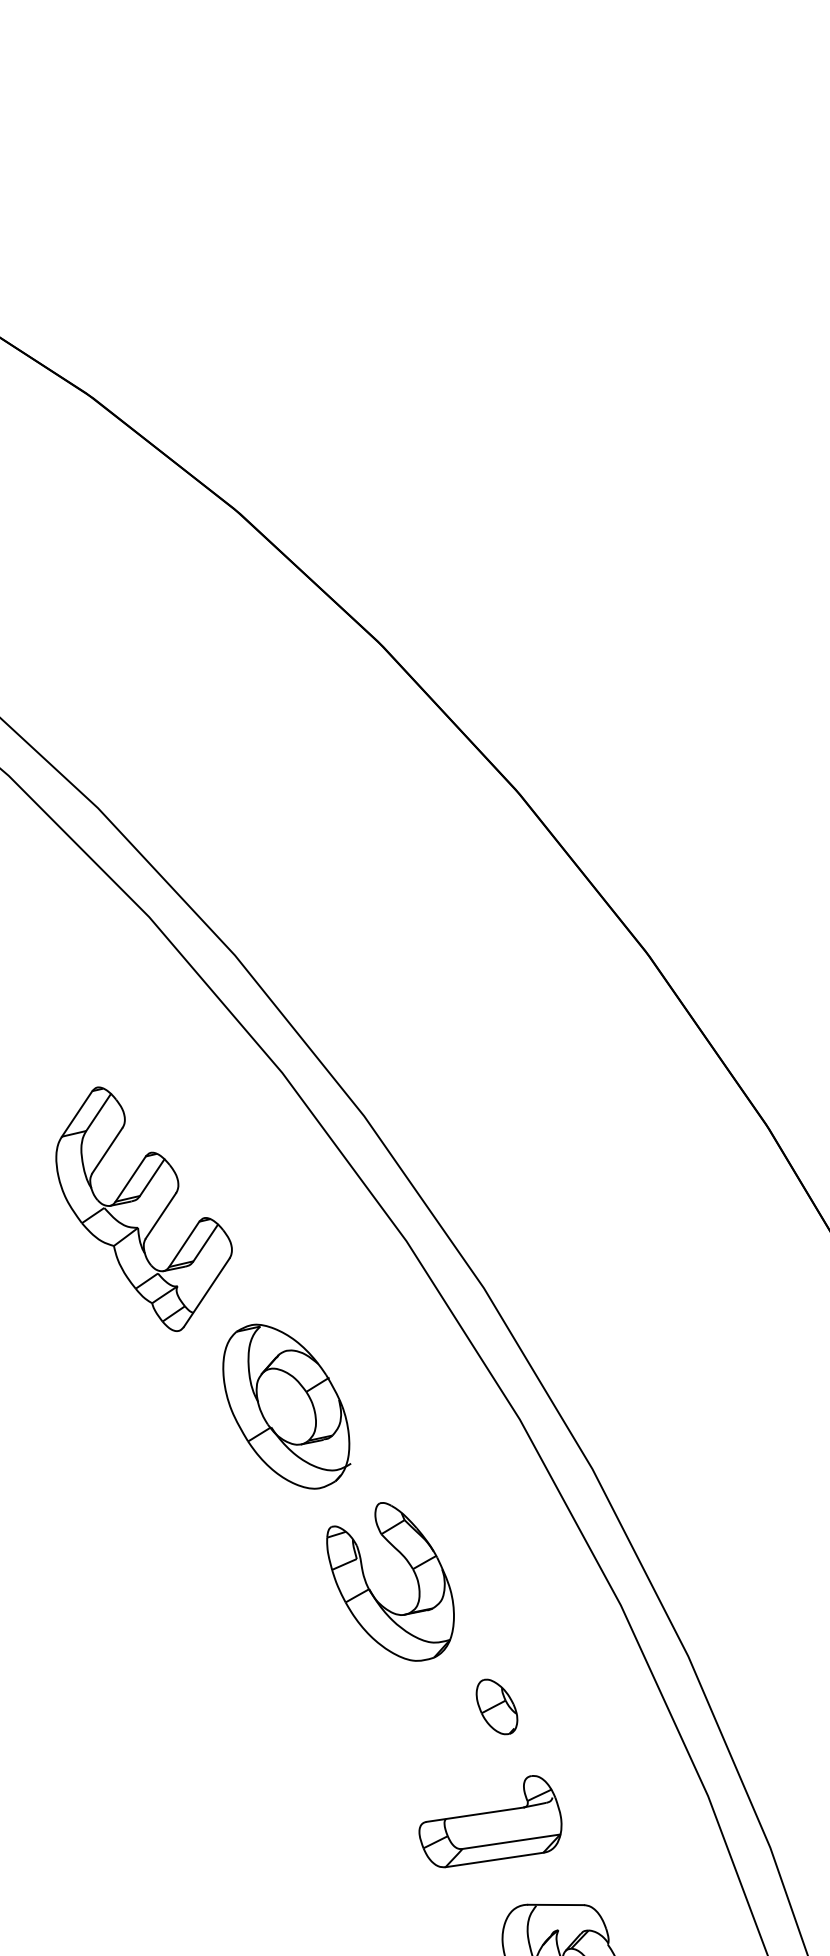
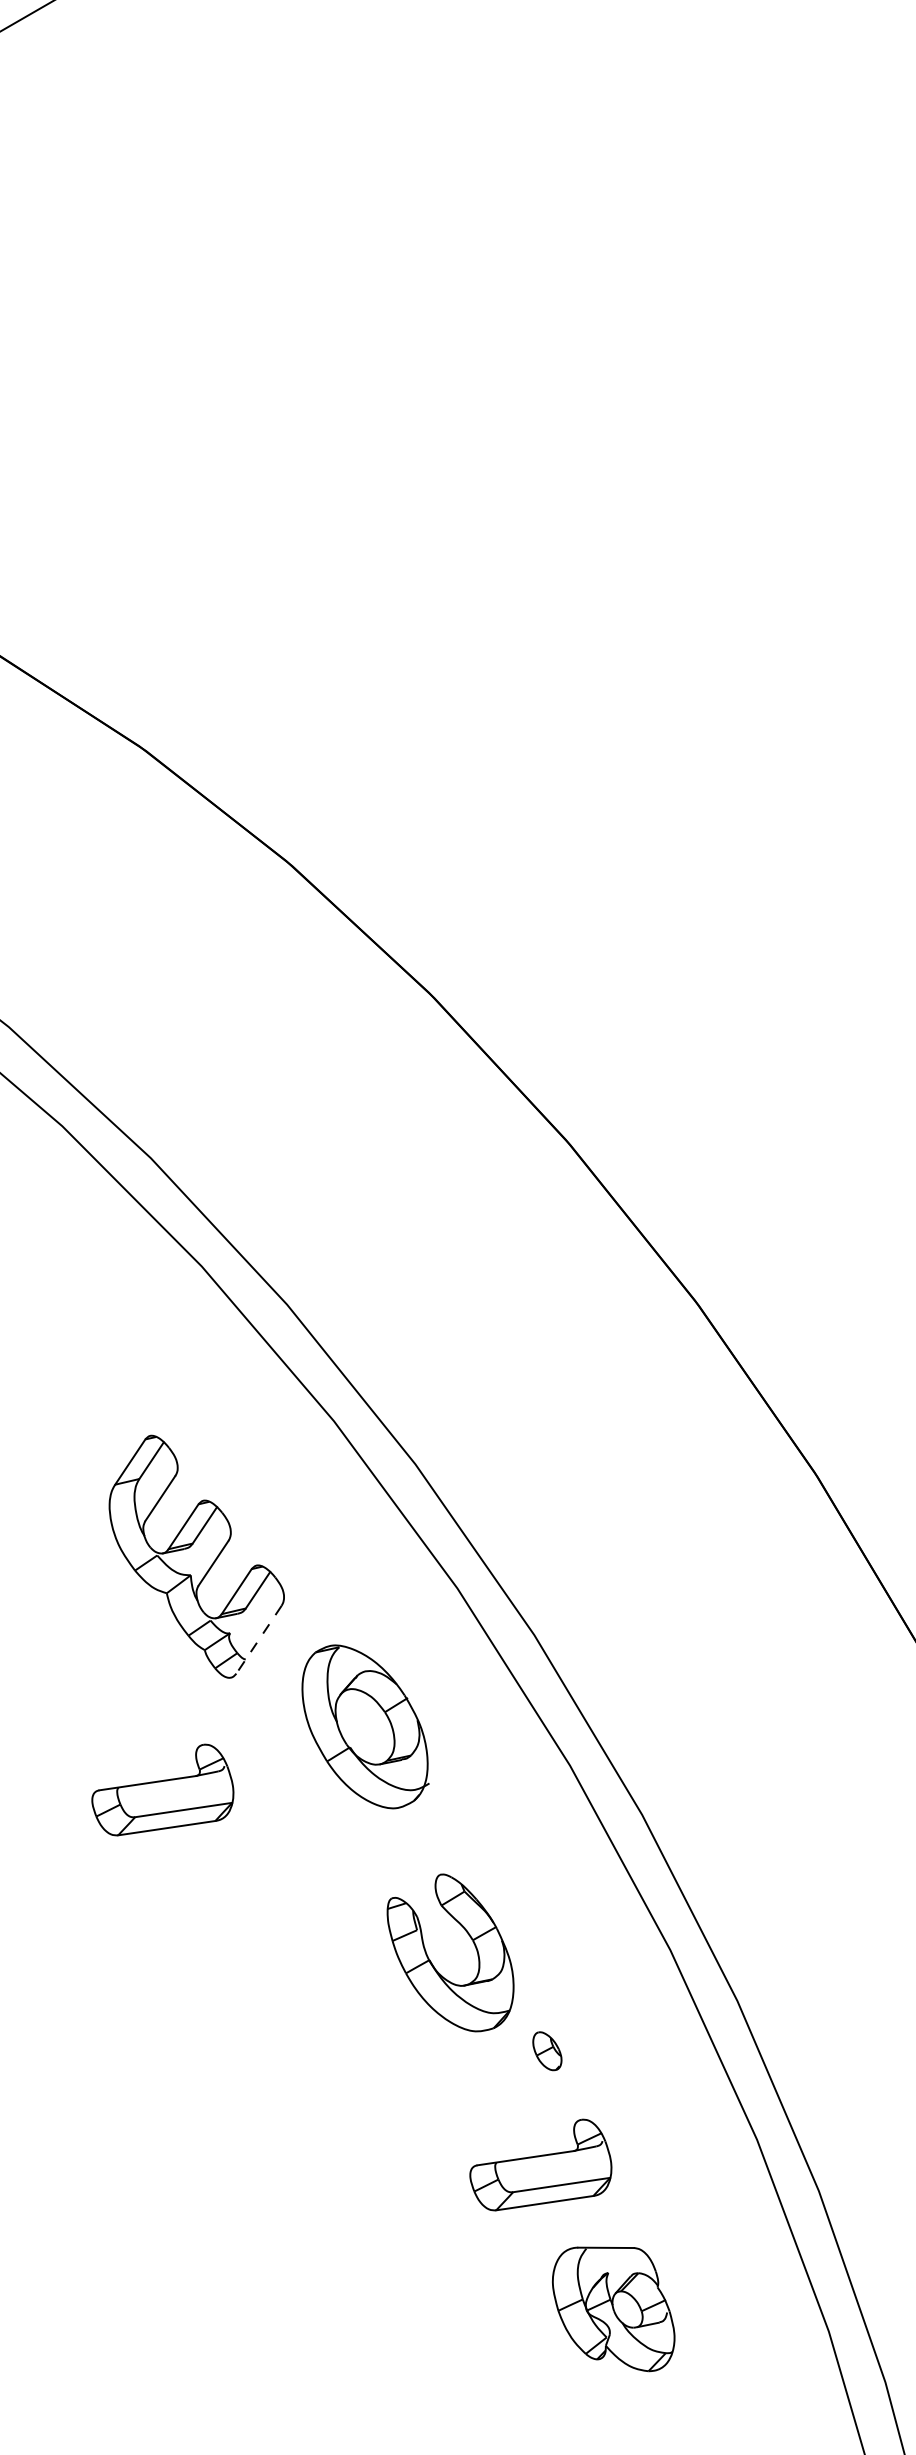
line: (207, 1292) -> (259, 1639), solid -> dashed
part: (286, 1406) -> (365, 1726), moved
part: (109, 1443) -> (162, 1789), added
part: (373, 1593) -> (433, 1964), moved
part: (497, 1707) -> (547, 2051), size x0.7

